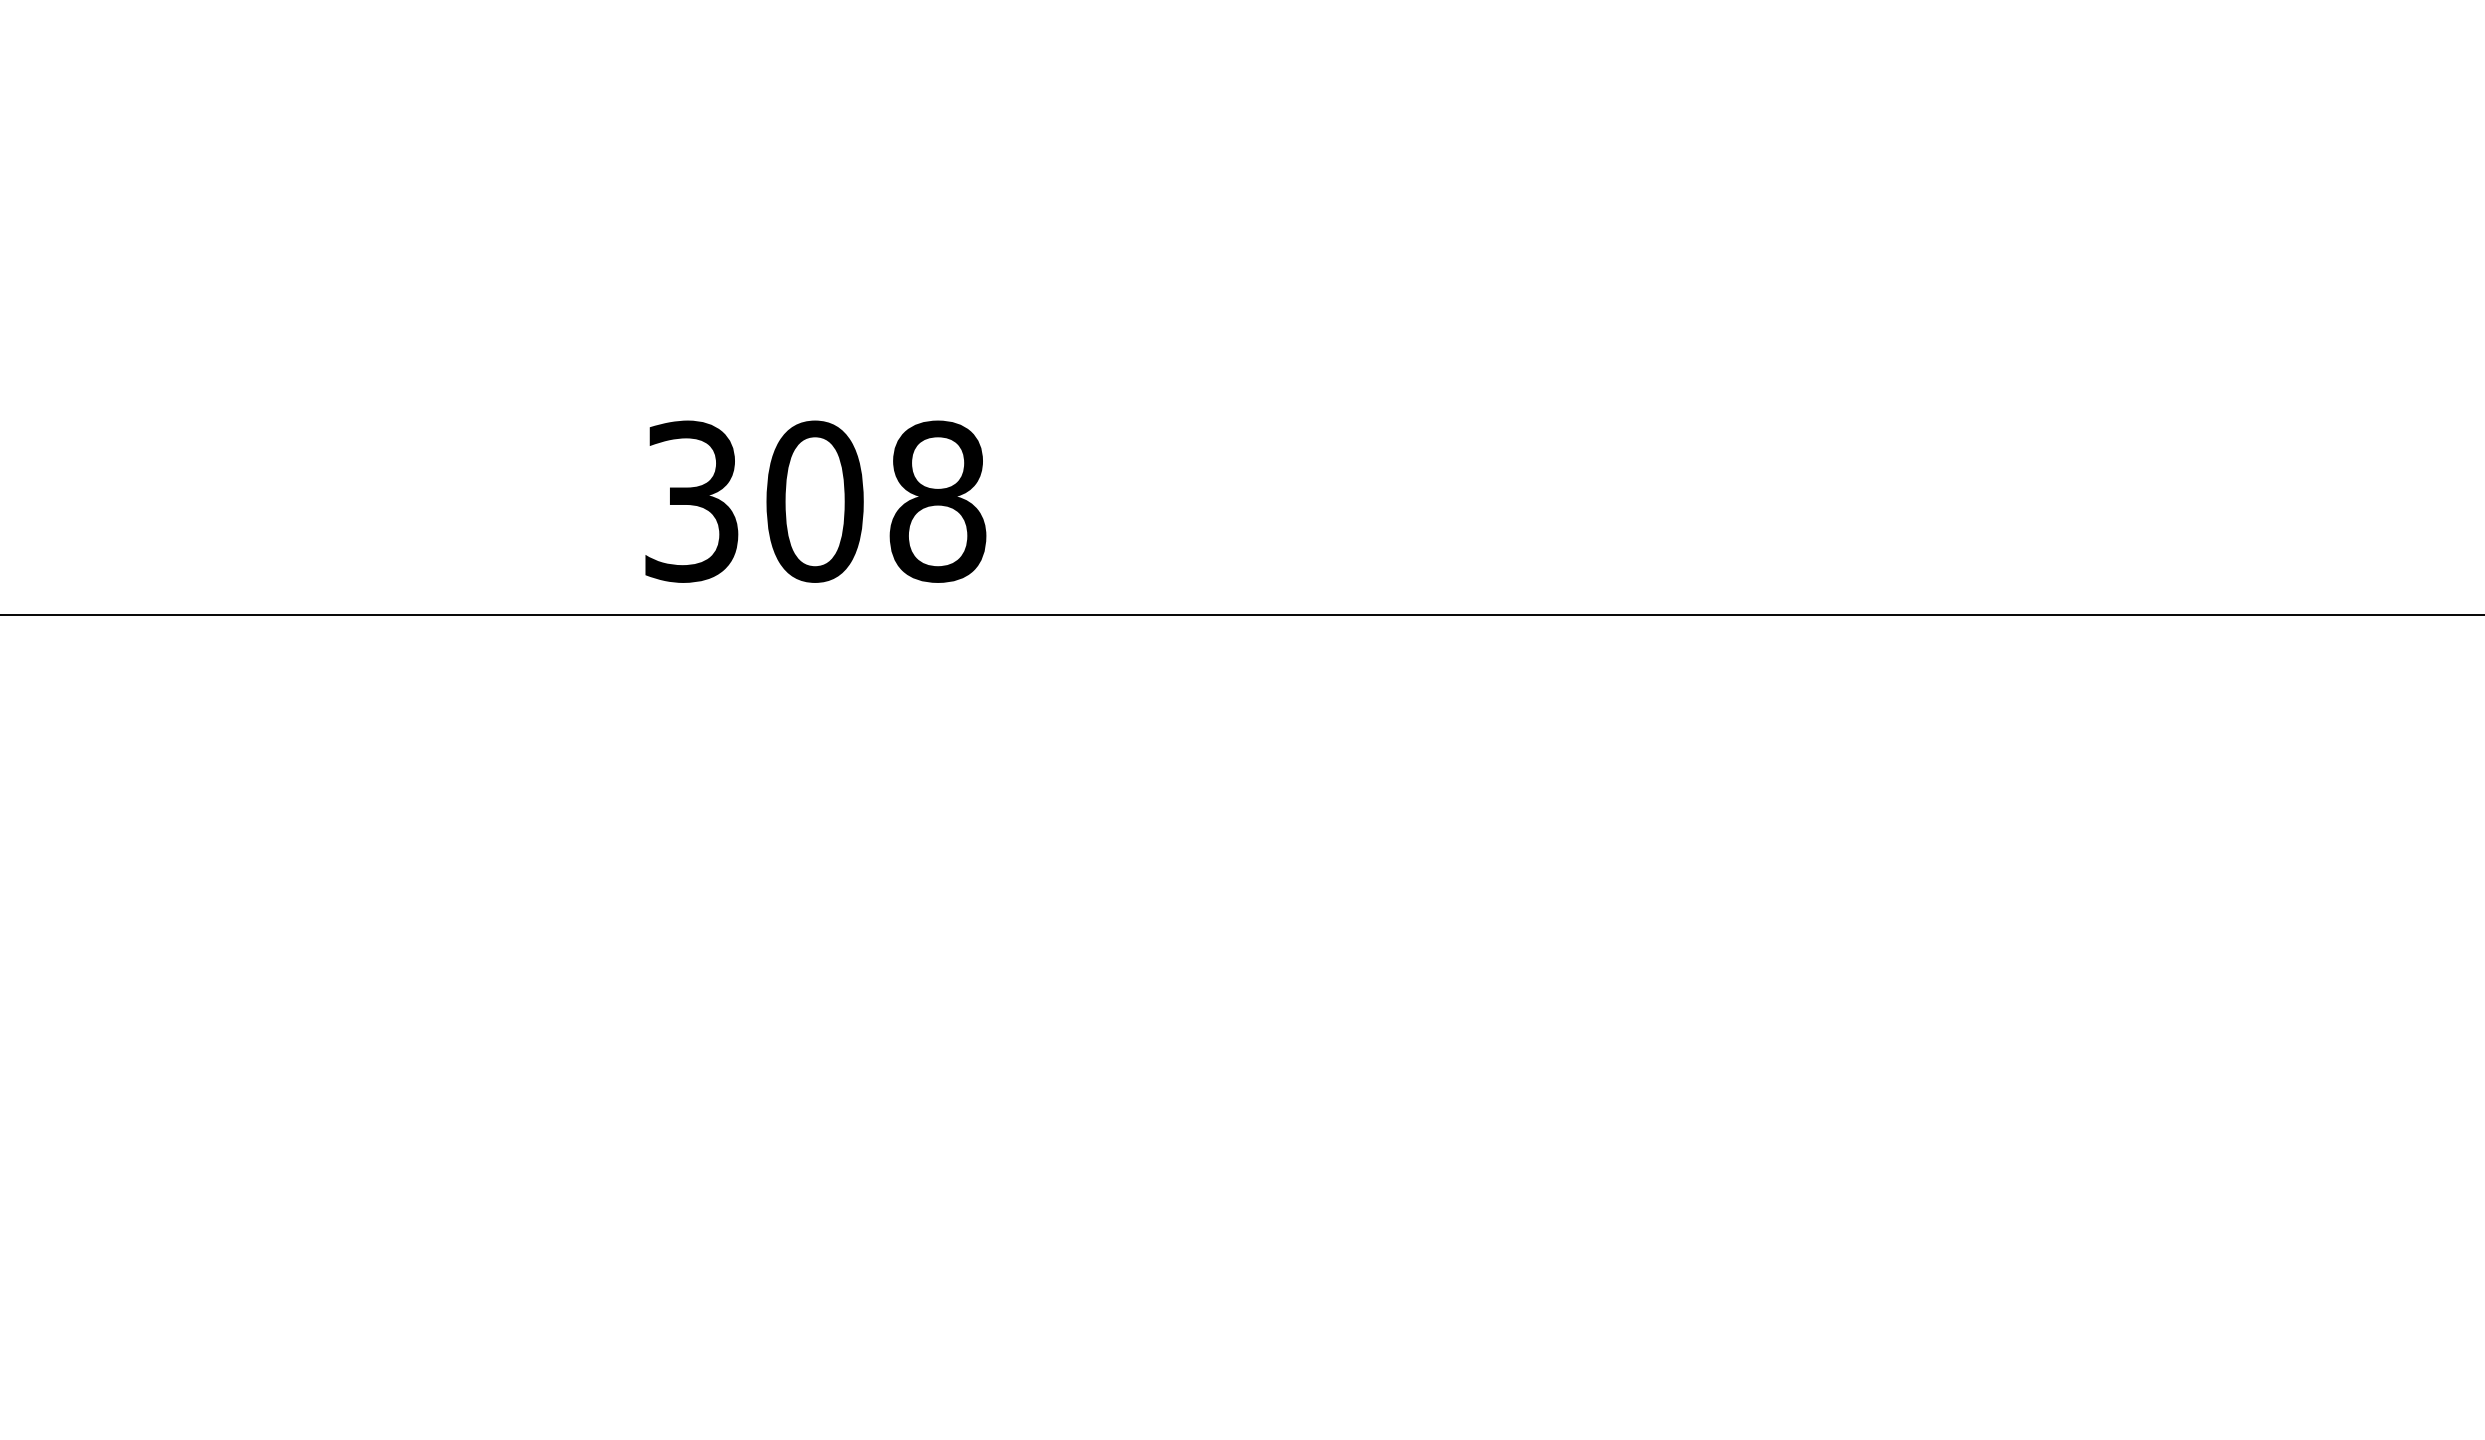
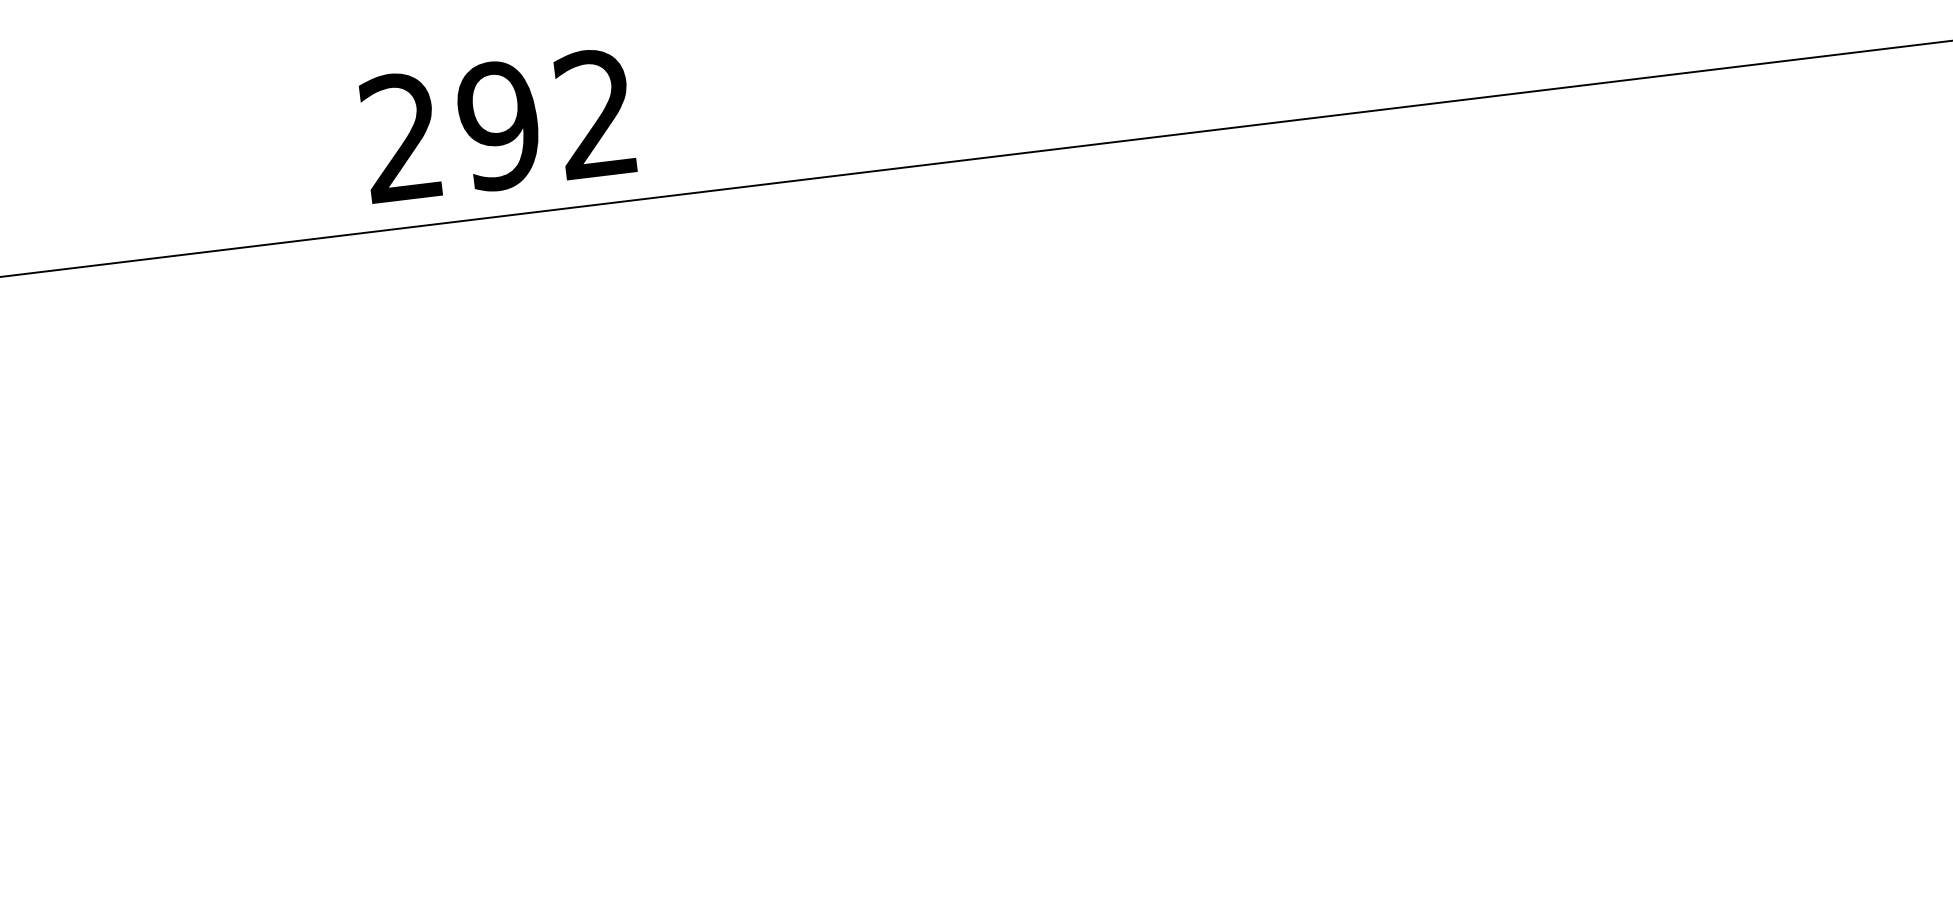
text: (815, 501) -> (499, 125), 308 -> 292

